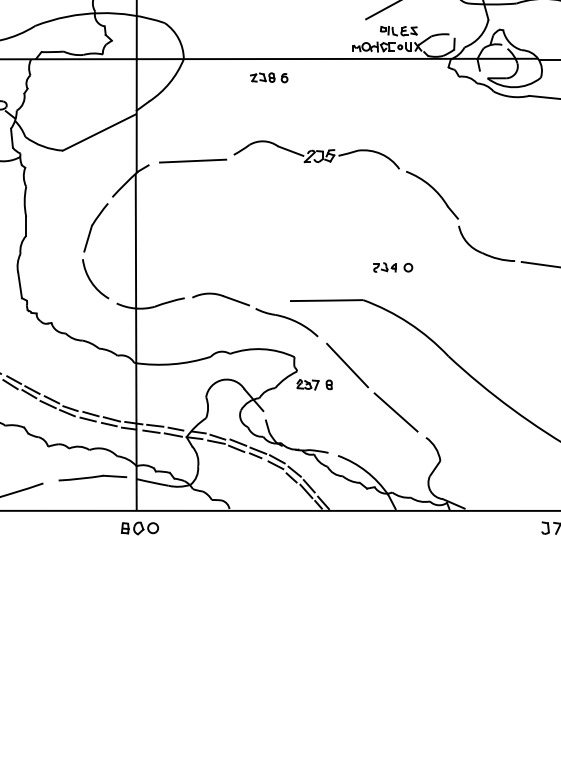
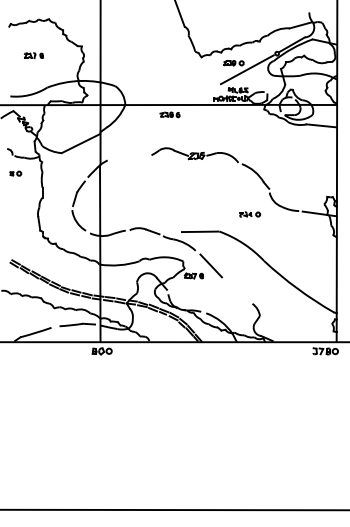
line: (191, 160) -> (129, 158), removed
part: (393, 267) -> (250, 214), moved
line: (395, 412) -> (236, 290), removed

